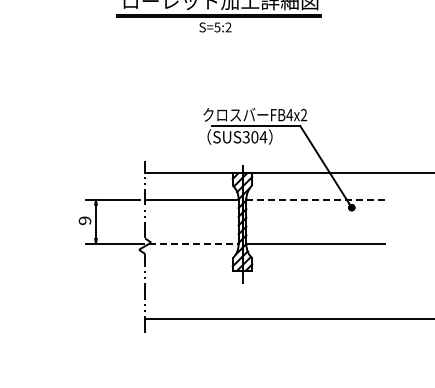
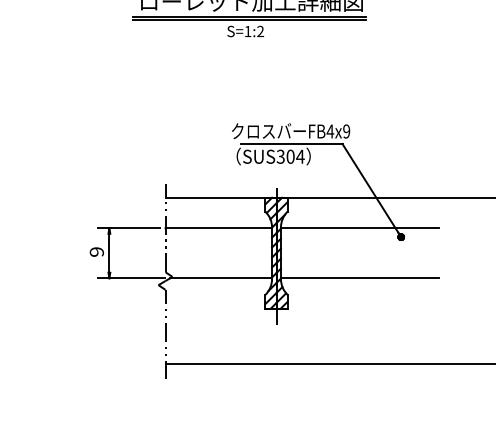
text: (217, 27) -> (248, 31), S=5:2 -> S=1:2
text: (304, 115) -> (347, 131), FB4x2 -> FB4x9
line: (315, 199) -> (359, 227), dashed -> solid
line: (193, 243) -> (220, 277), dashed -> solid

